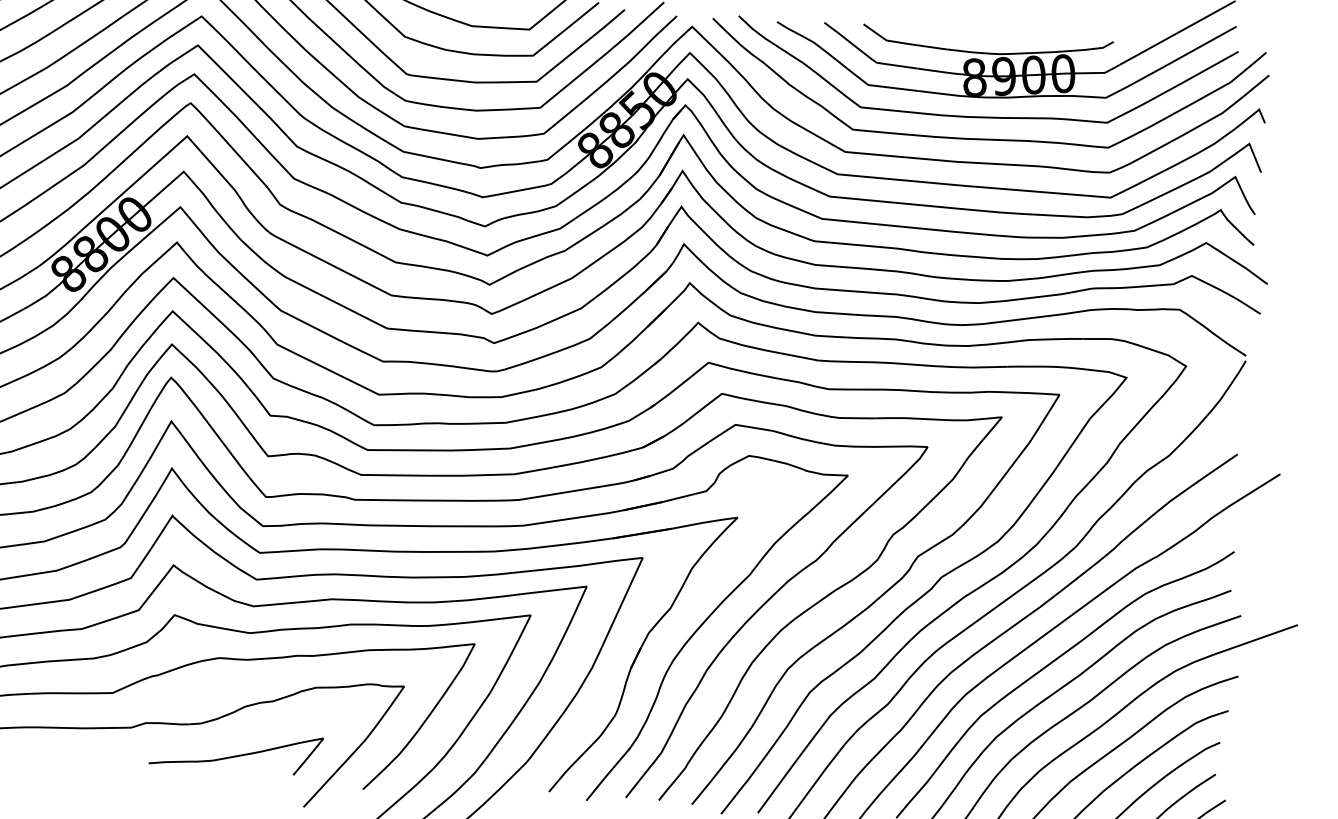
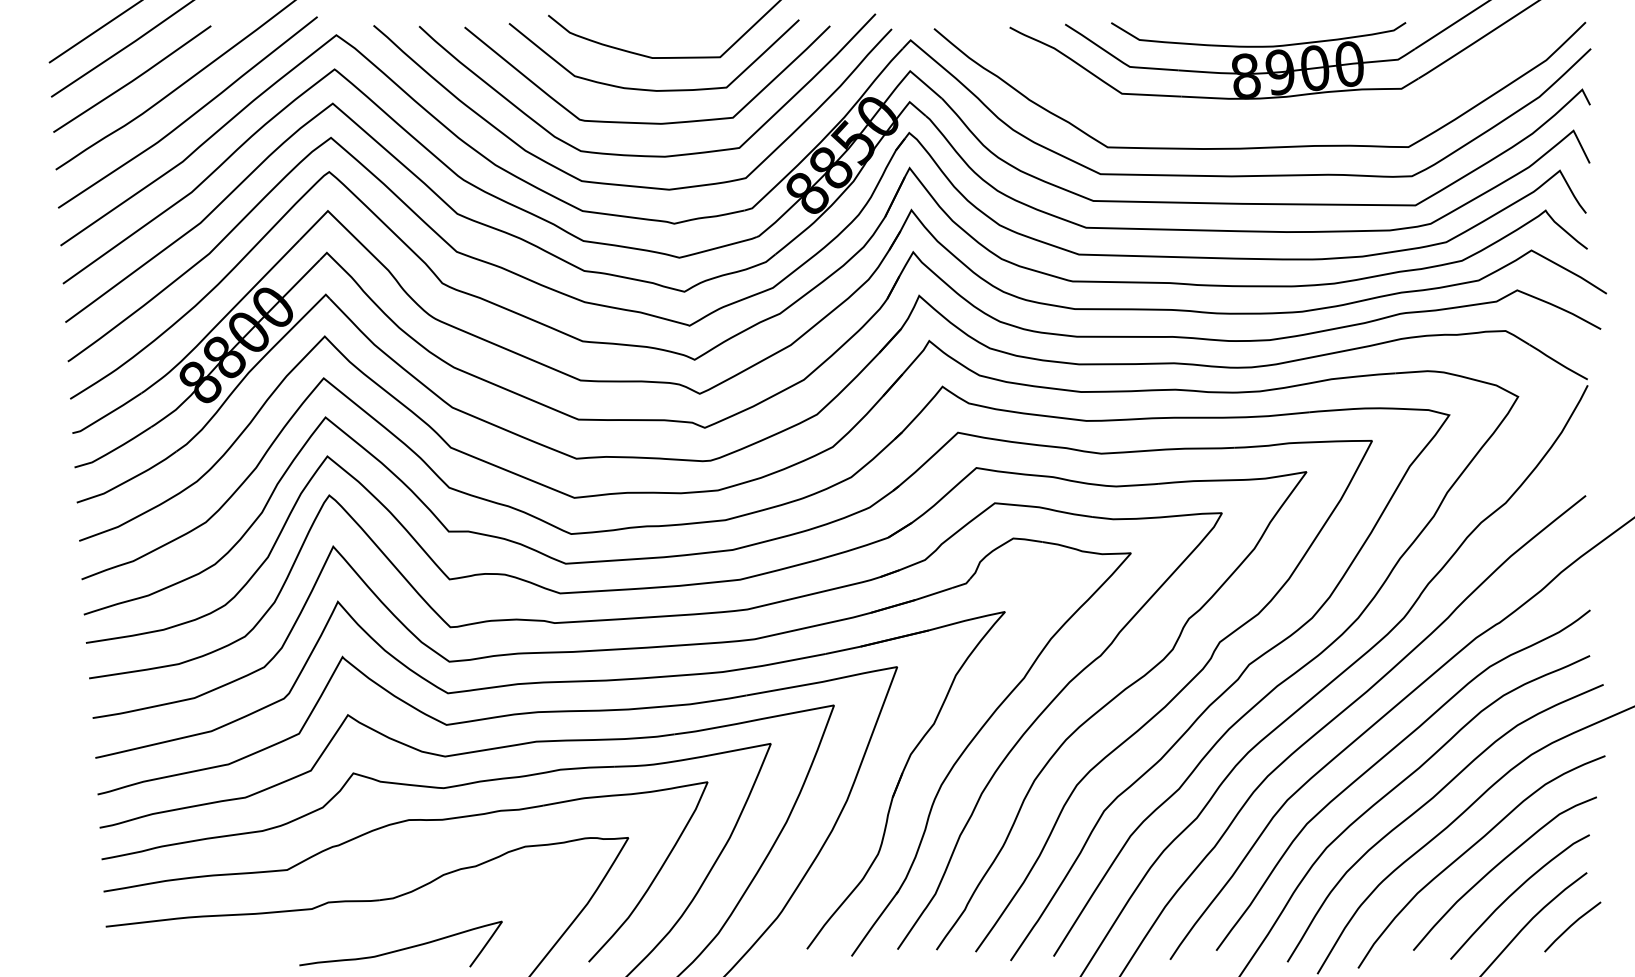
curve: (988, 116) -> (1265, 120), removed
curve: (236, 755) -> (401, 948), moved

